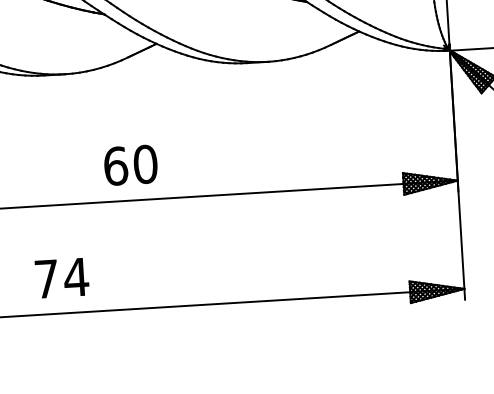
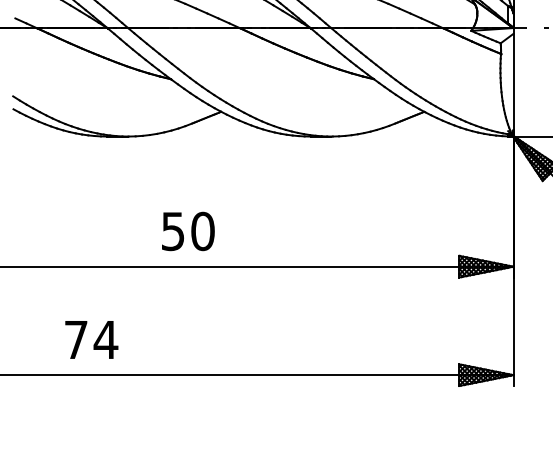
text: (116, 166) -> (173, 231), 60 -> 50
text: (61, 277) -> (91, 339), moved

